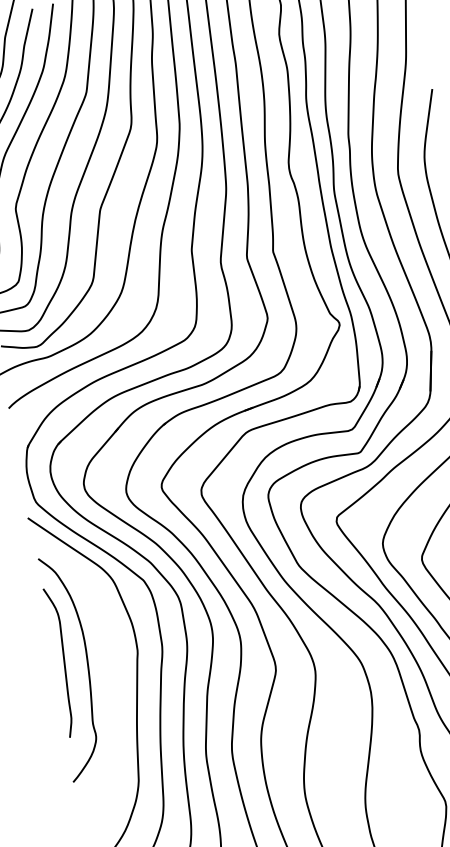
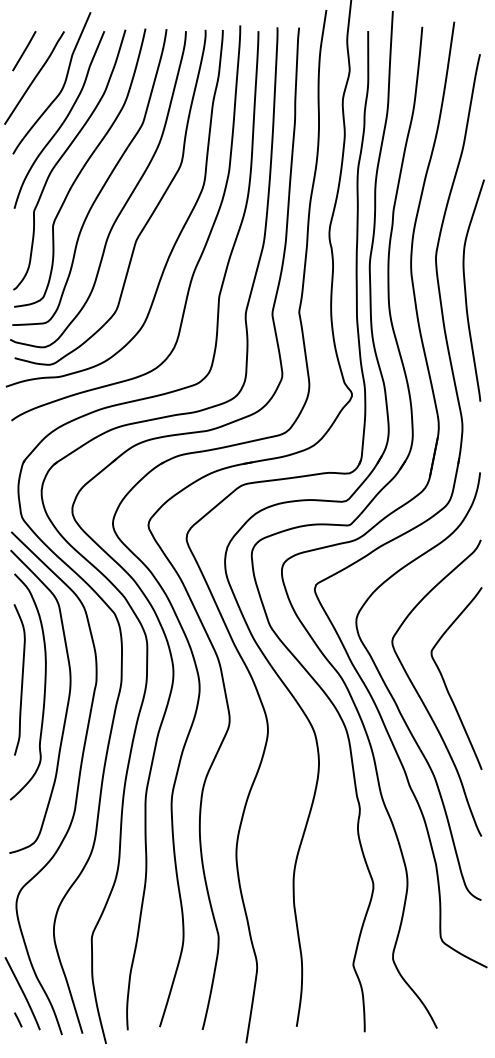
curve: (112, 679) -> (66, 705), added

